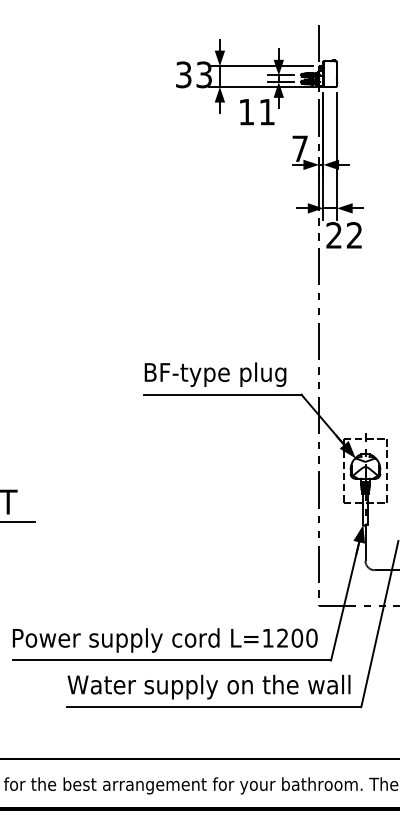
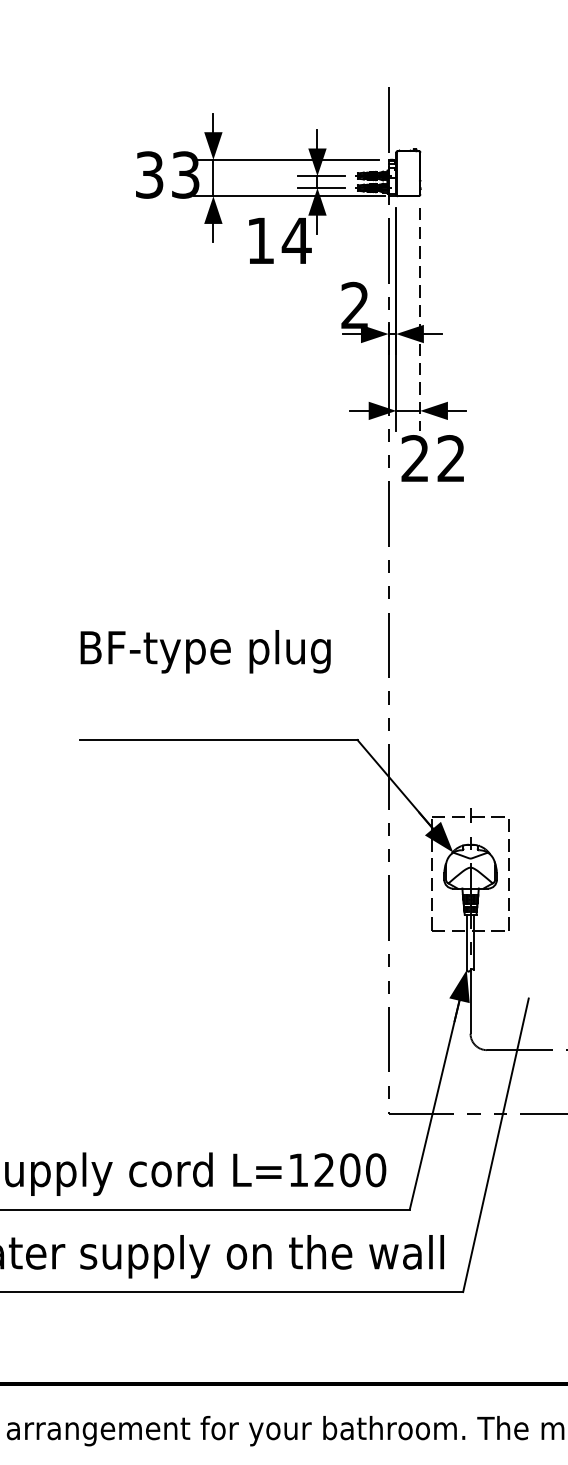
text: (266, 112) -> (295, 241), 11 -> 14
text: (299, 148) -> (354, 305), 7 -> 2
line: (337, 156) -> (421, 319), solid -> dashed
text: (215, 374) -> (205, 651), moved

